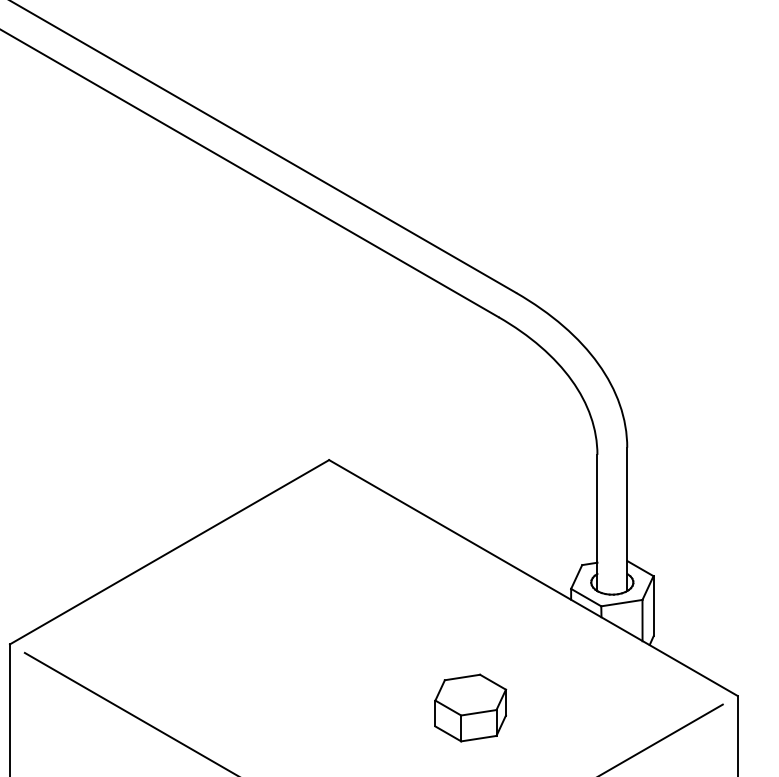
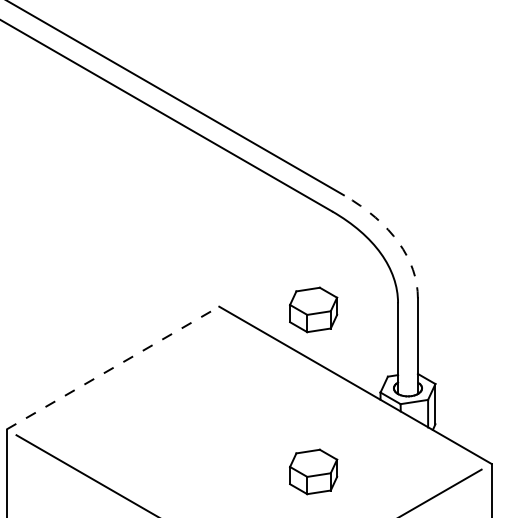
arc: (593, 357) -> (395, 238), solid -> dashed
part: (470, 464) -> (313, 309), added
line: (168, 552) -> (112, 368), solid -> dashed

